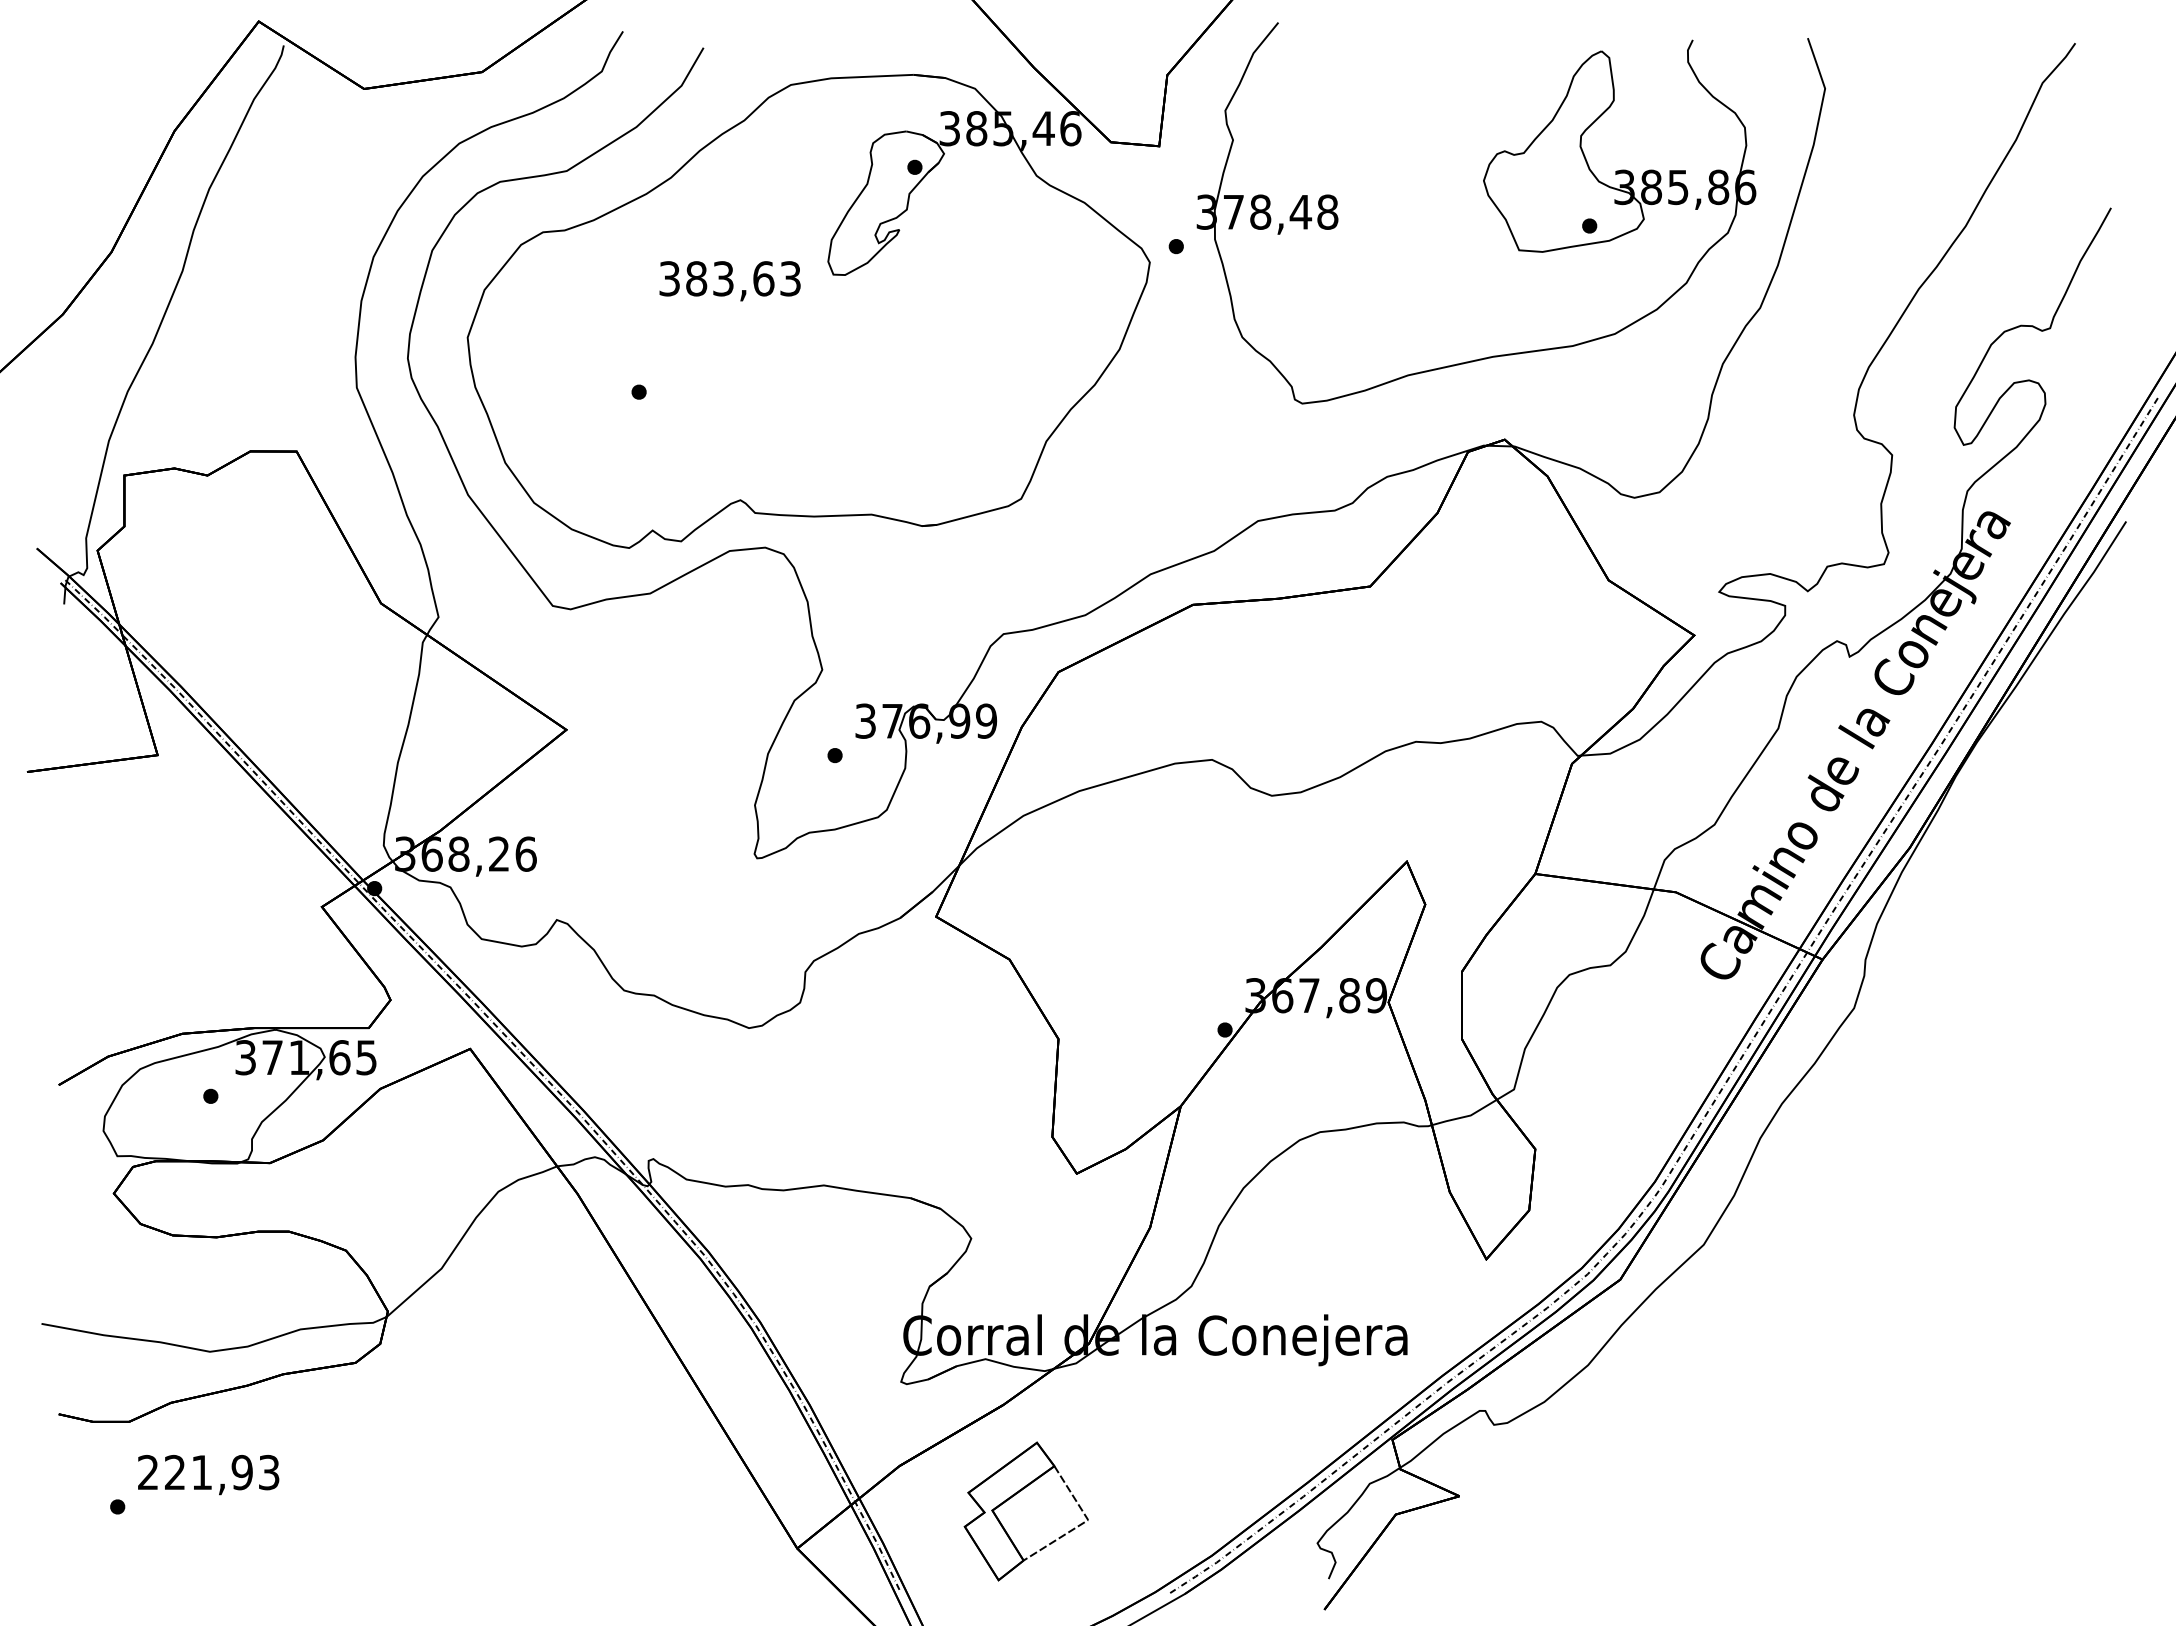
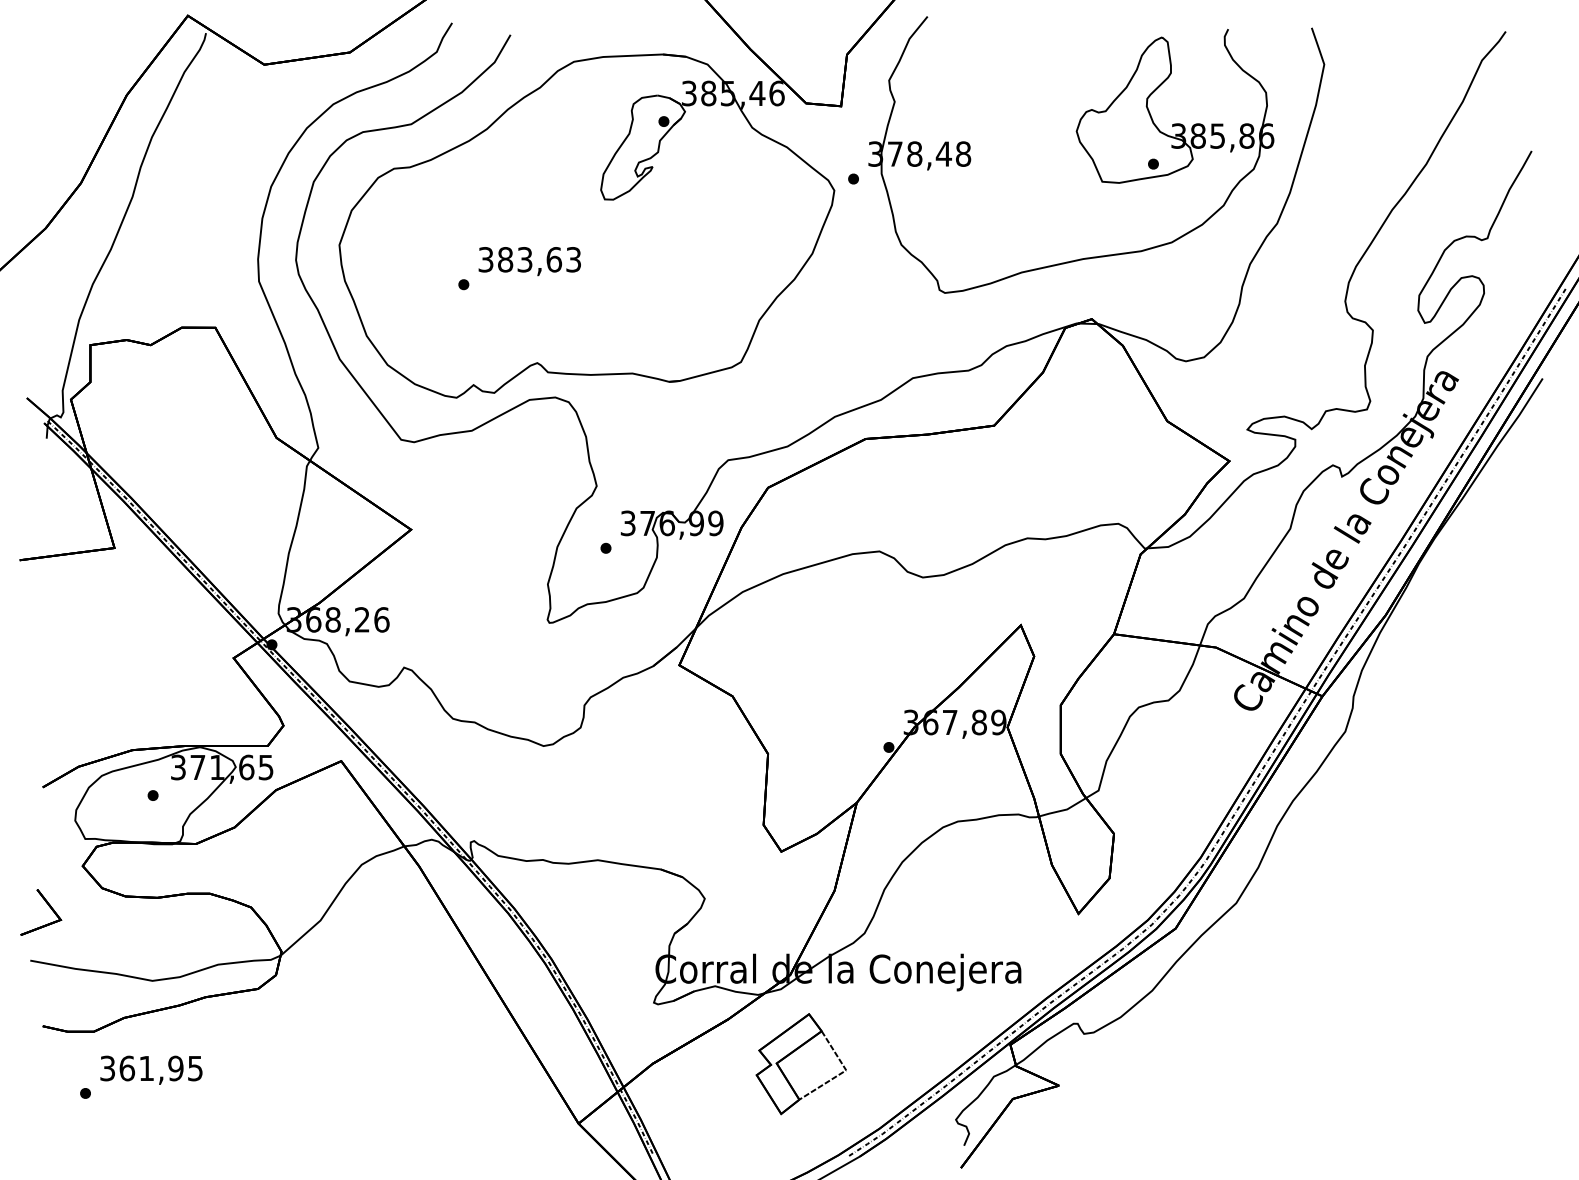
text: (729, 281) -> (529, 261), moved
part: (68, 1250) -> (49, 907), added
text: (208, 1472) -> (151, 1068), 221,93 -> 361,95
part: (1014, 1496) -> (792, 1053), moved

